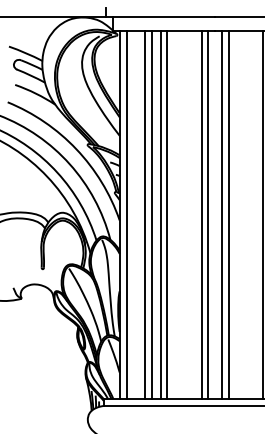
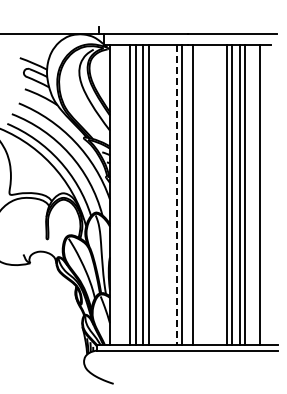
line: (126, 215) -> (115, 195), removed
line: (201, 215) -> (176, 195), solid -> dashed
line: (228, 215) -> (198, 195), removed

